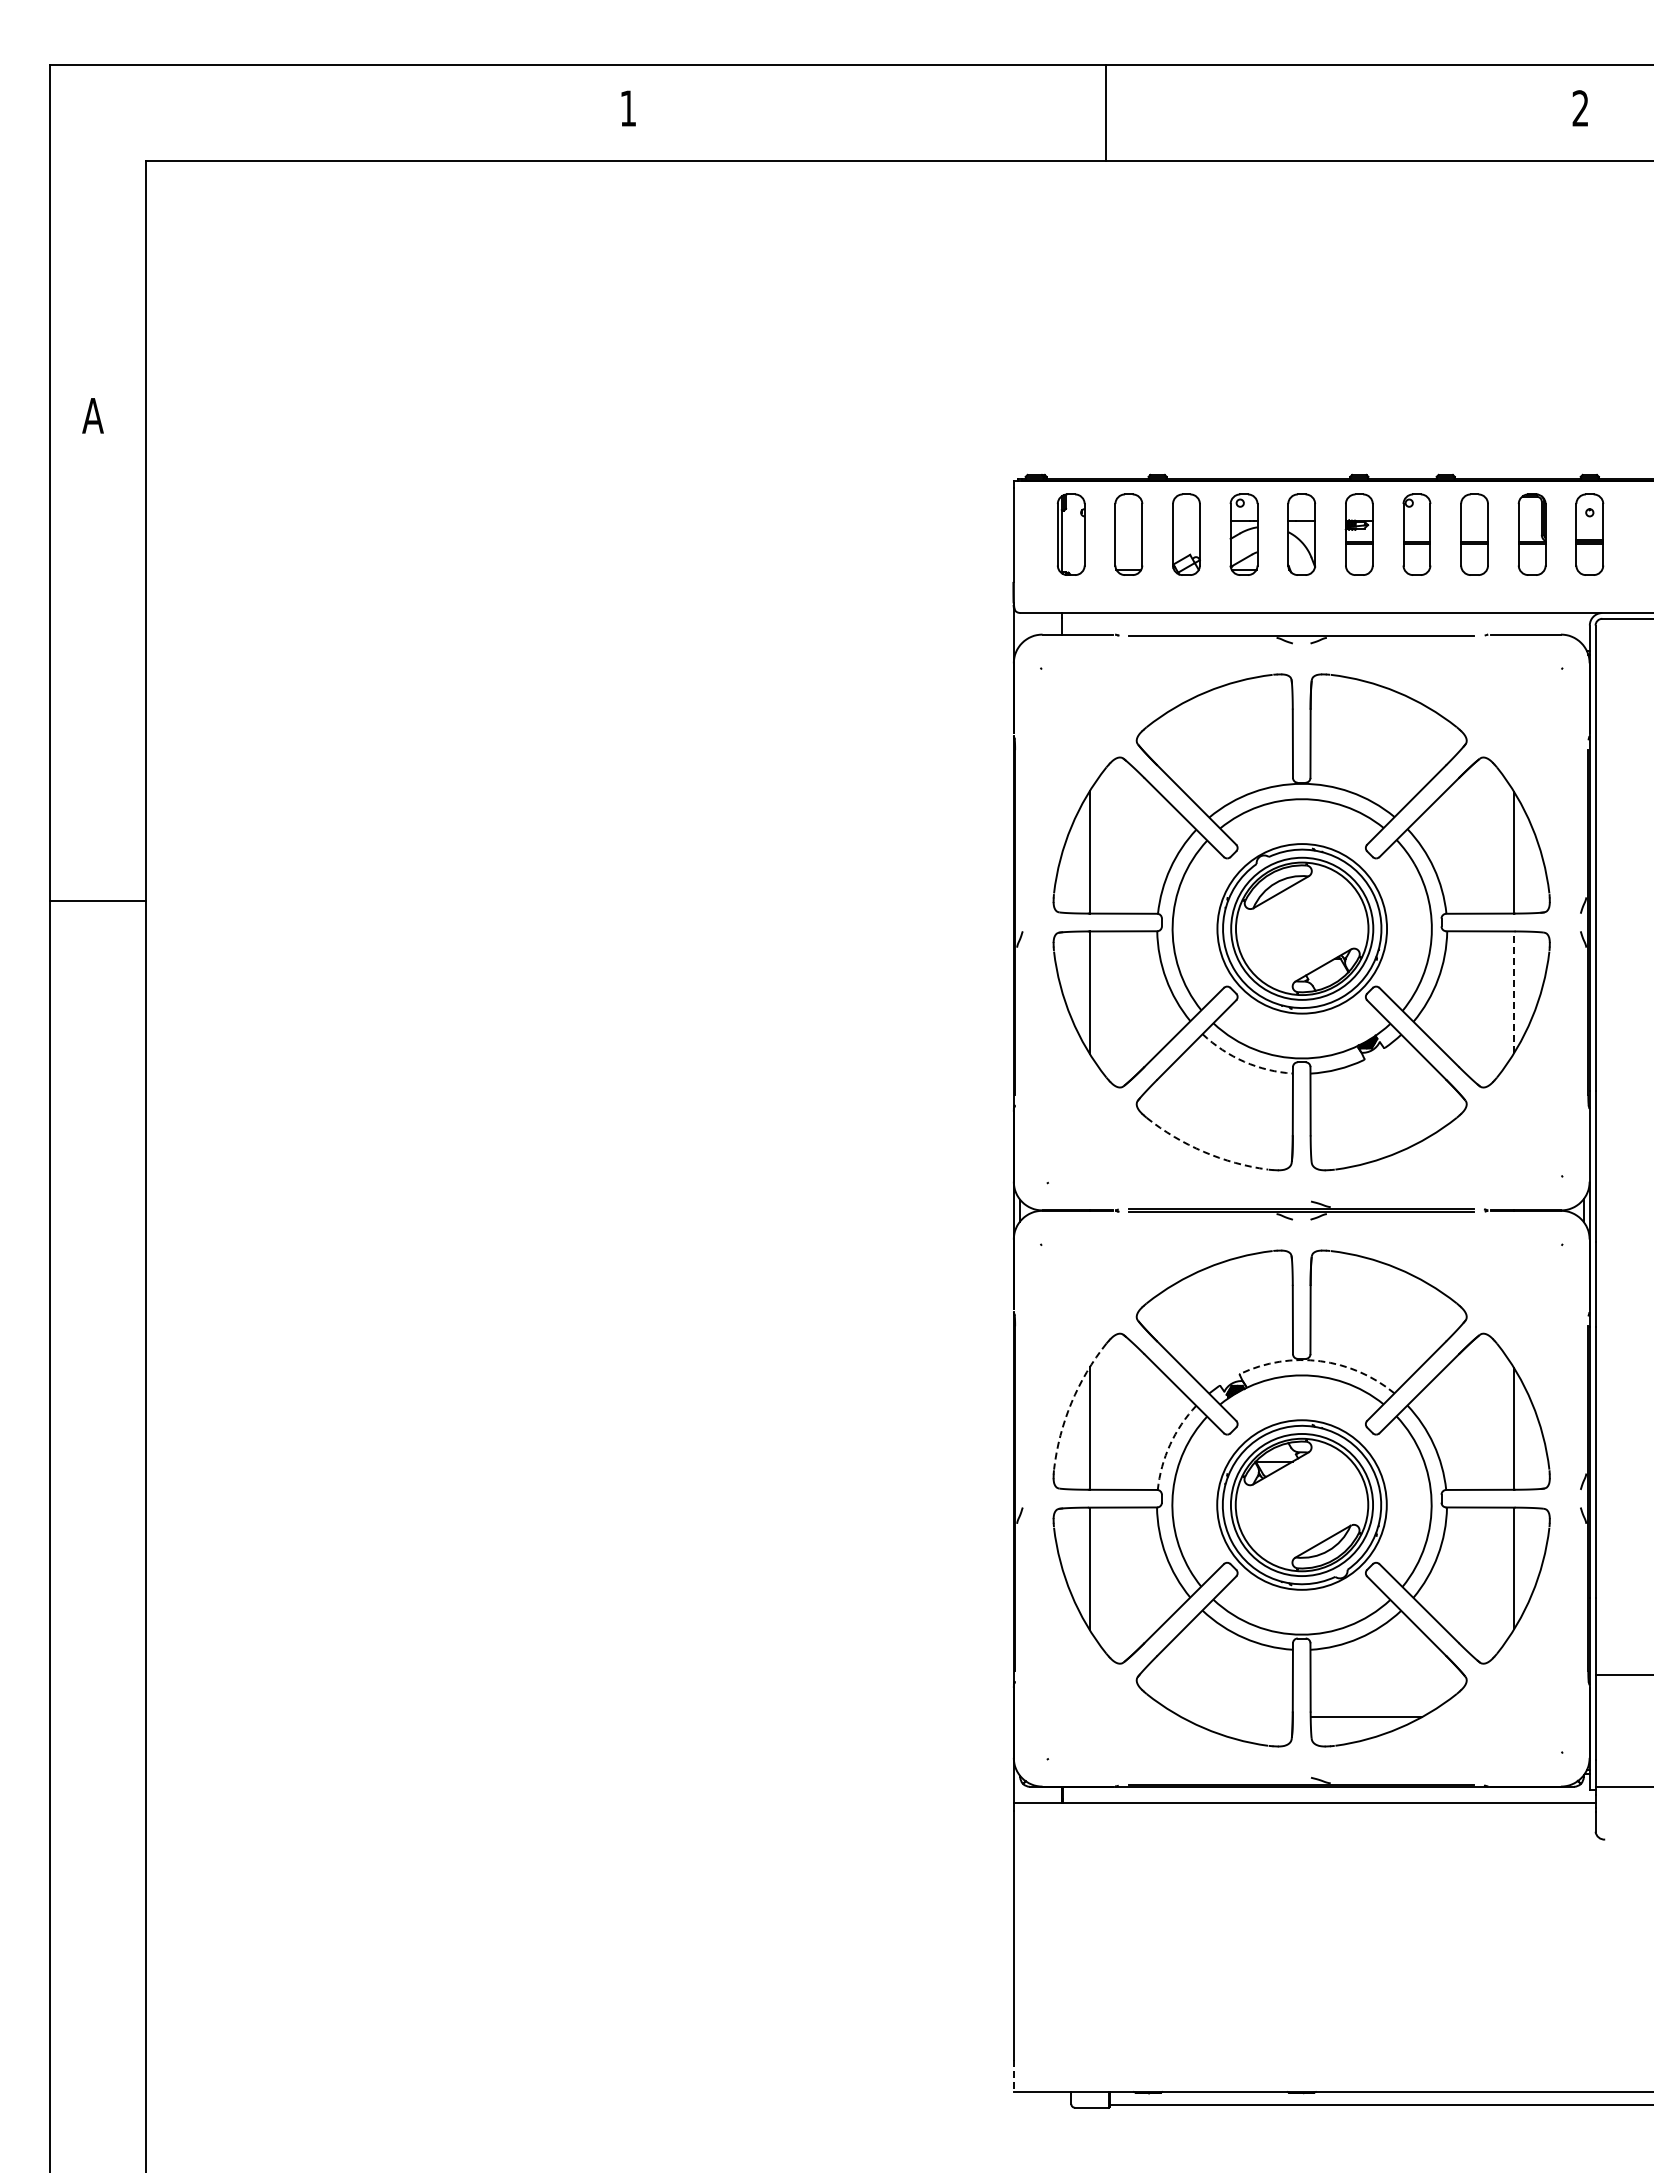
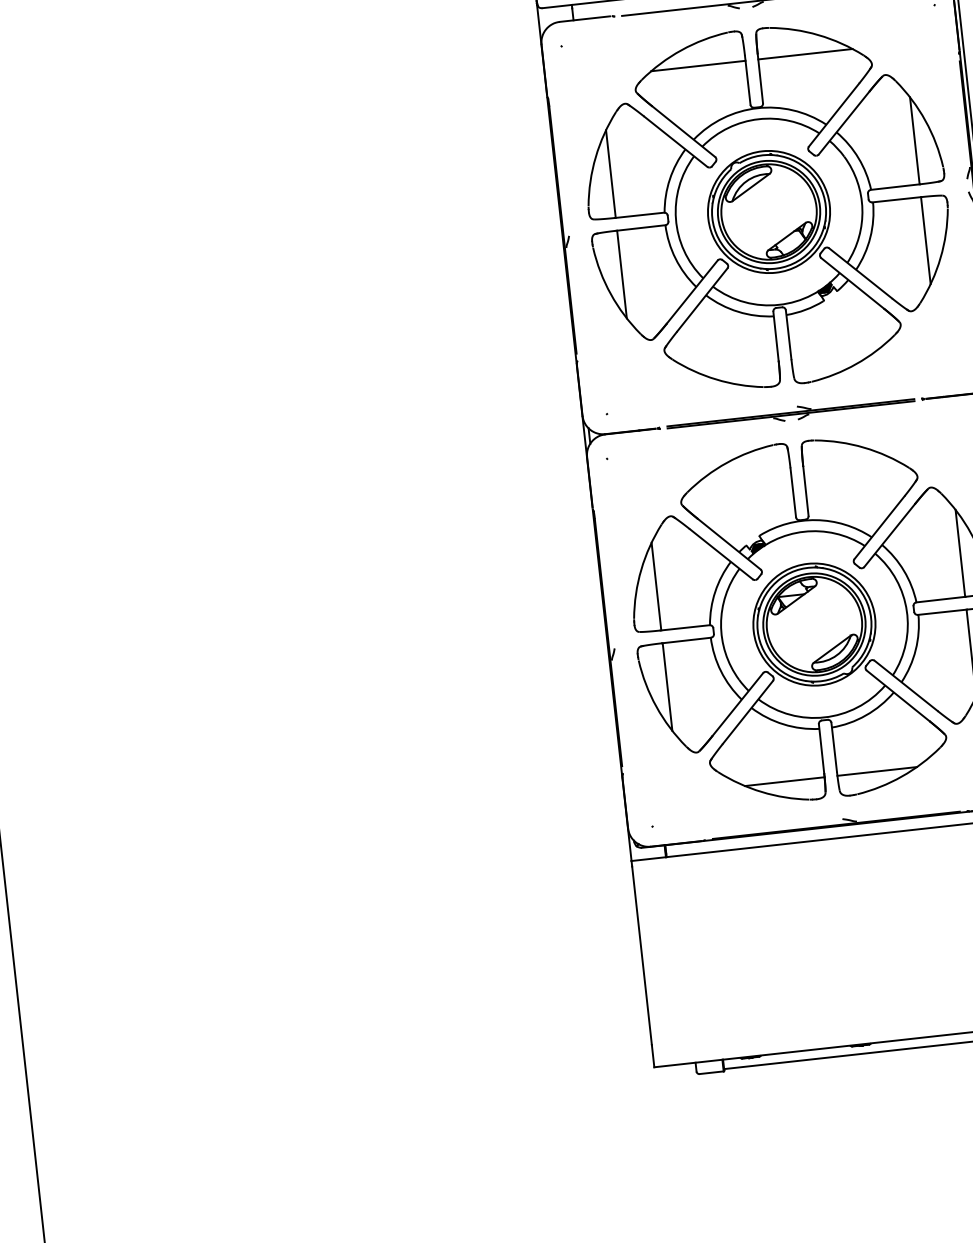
line: (1226, 716) -> (698, 65), added
line: (1376, 716) -> (805, 54), added
line: (1514, 992) -> (926, 240), dashed -> solid
arc: (1244, 1061) -> (738, 311), dashed -> solid
arc: (1203, 1151) -> (715, 379), dashed -> solid
arc: (1320, 1361) -> (816, 520), dashed -> solid
arc: (1071, 1402) -> (641, 569), dashed -> solid
arc: (1170, 1444) -> (715, 591), dashed -> solid
line: (1236, 1717) -> (784, 781), added
line: (1013, 2075) -> (652, 1055), dashed -> solid

